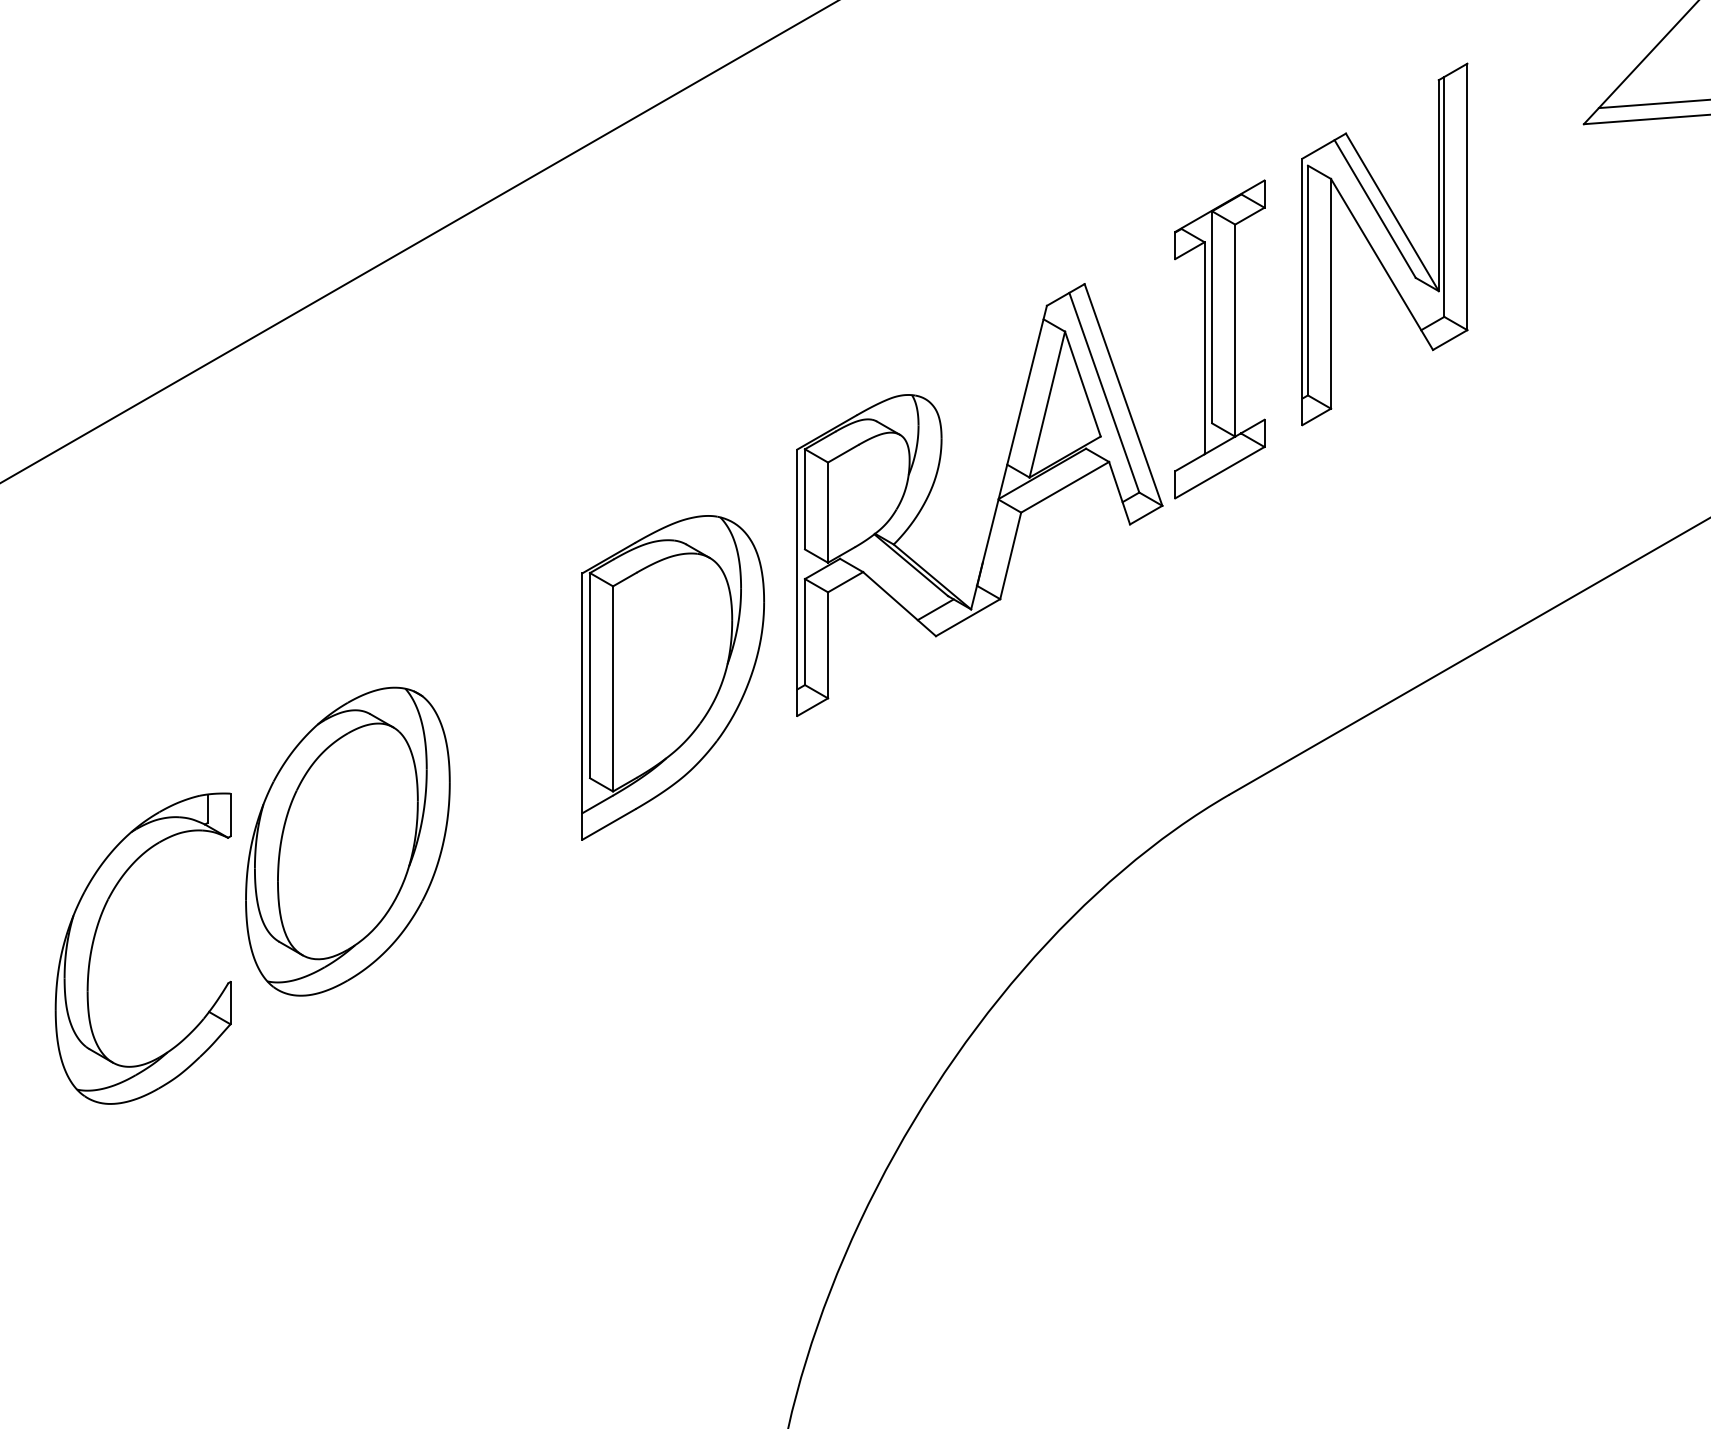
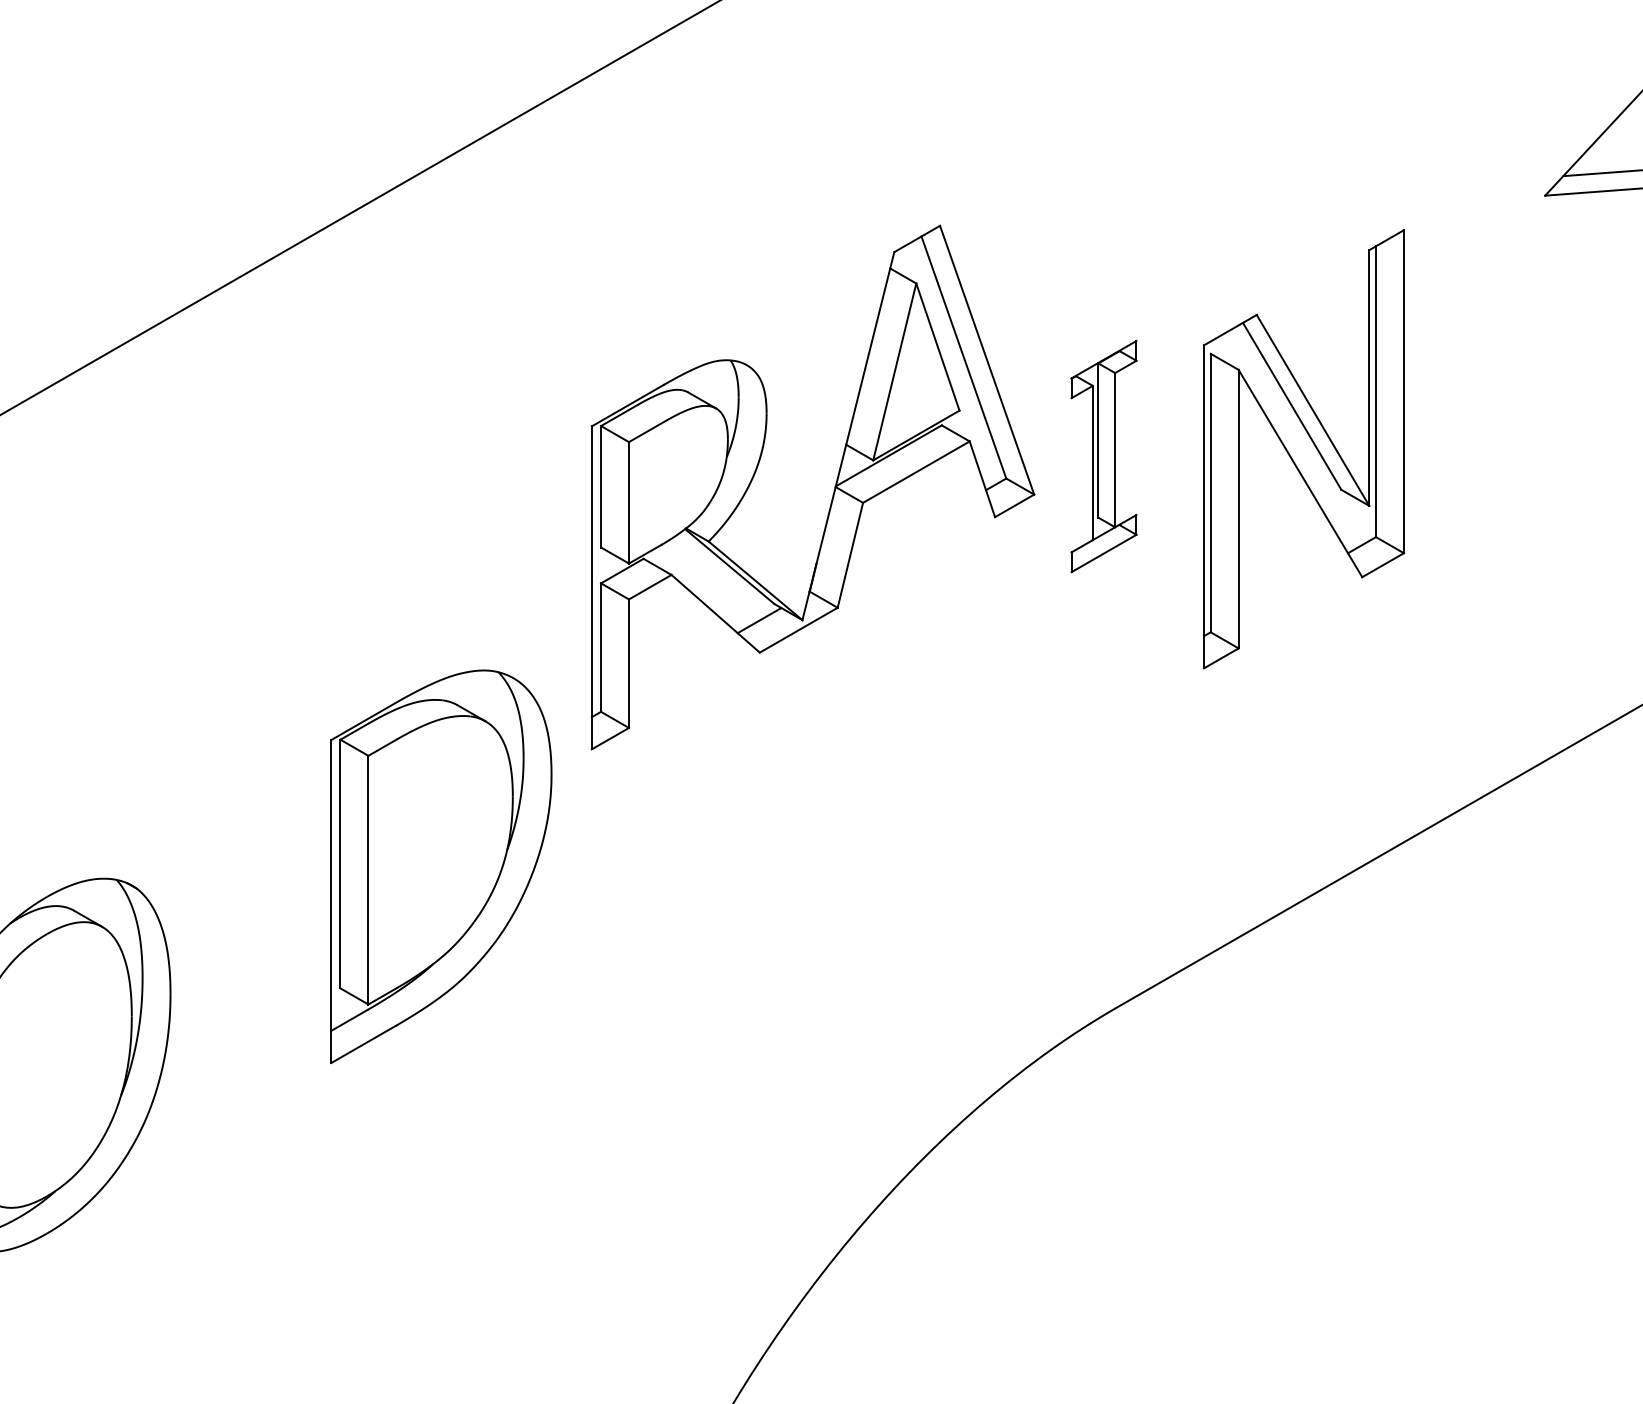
part: (1384, 244) -> (1303, 449), moved
part: (1219, 339) -> (1103, 456), size x0.6
part: (996, 502) -> (833, 490), moved

